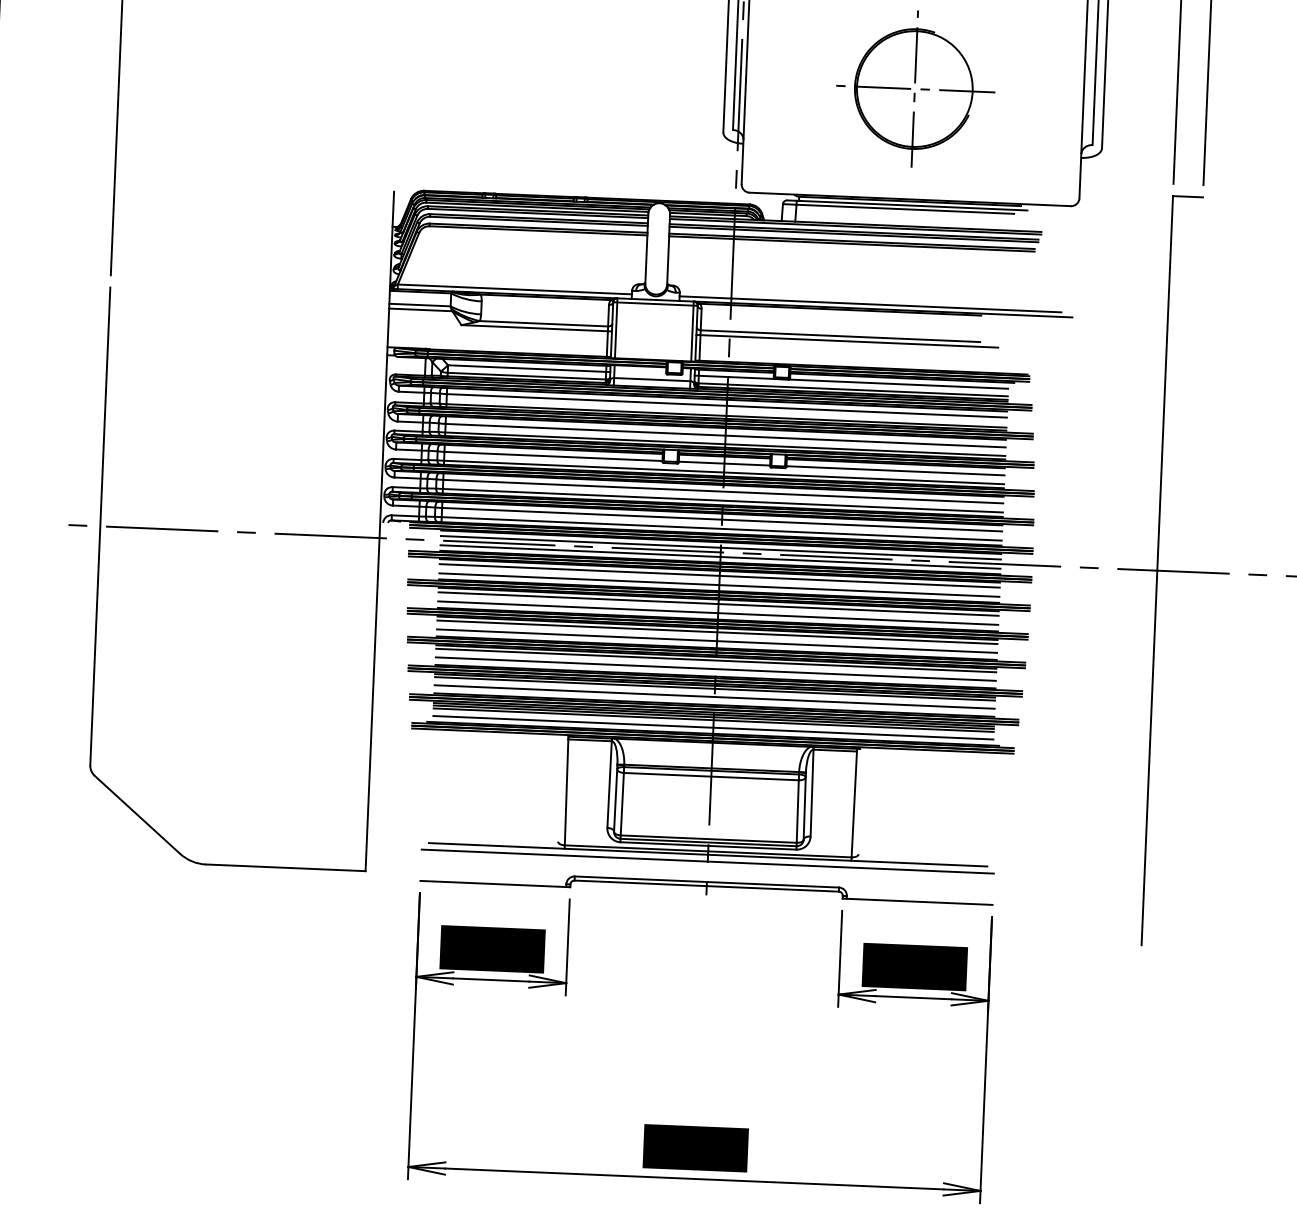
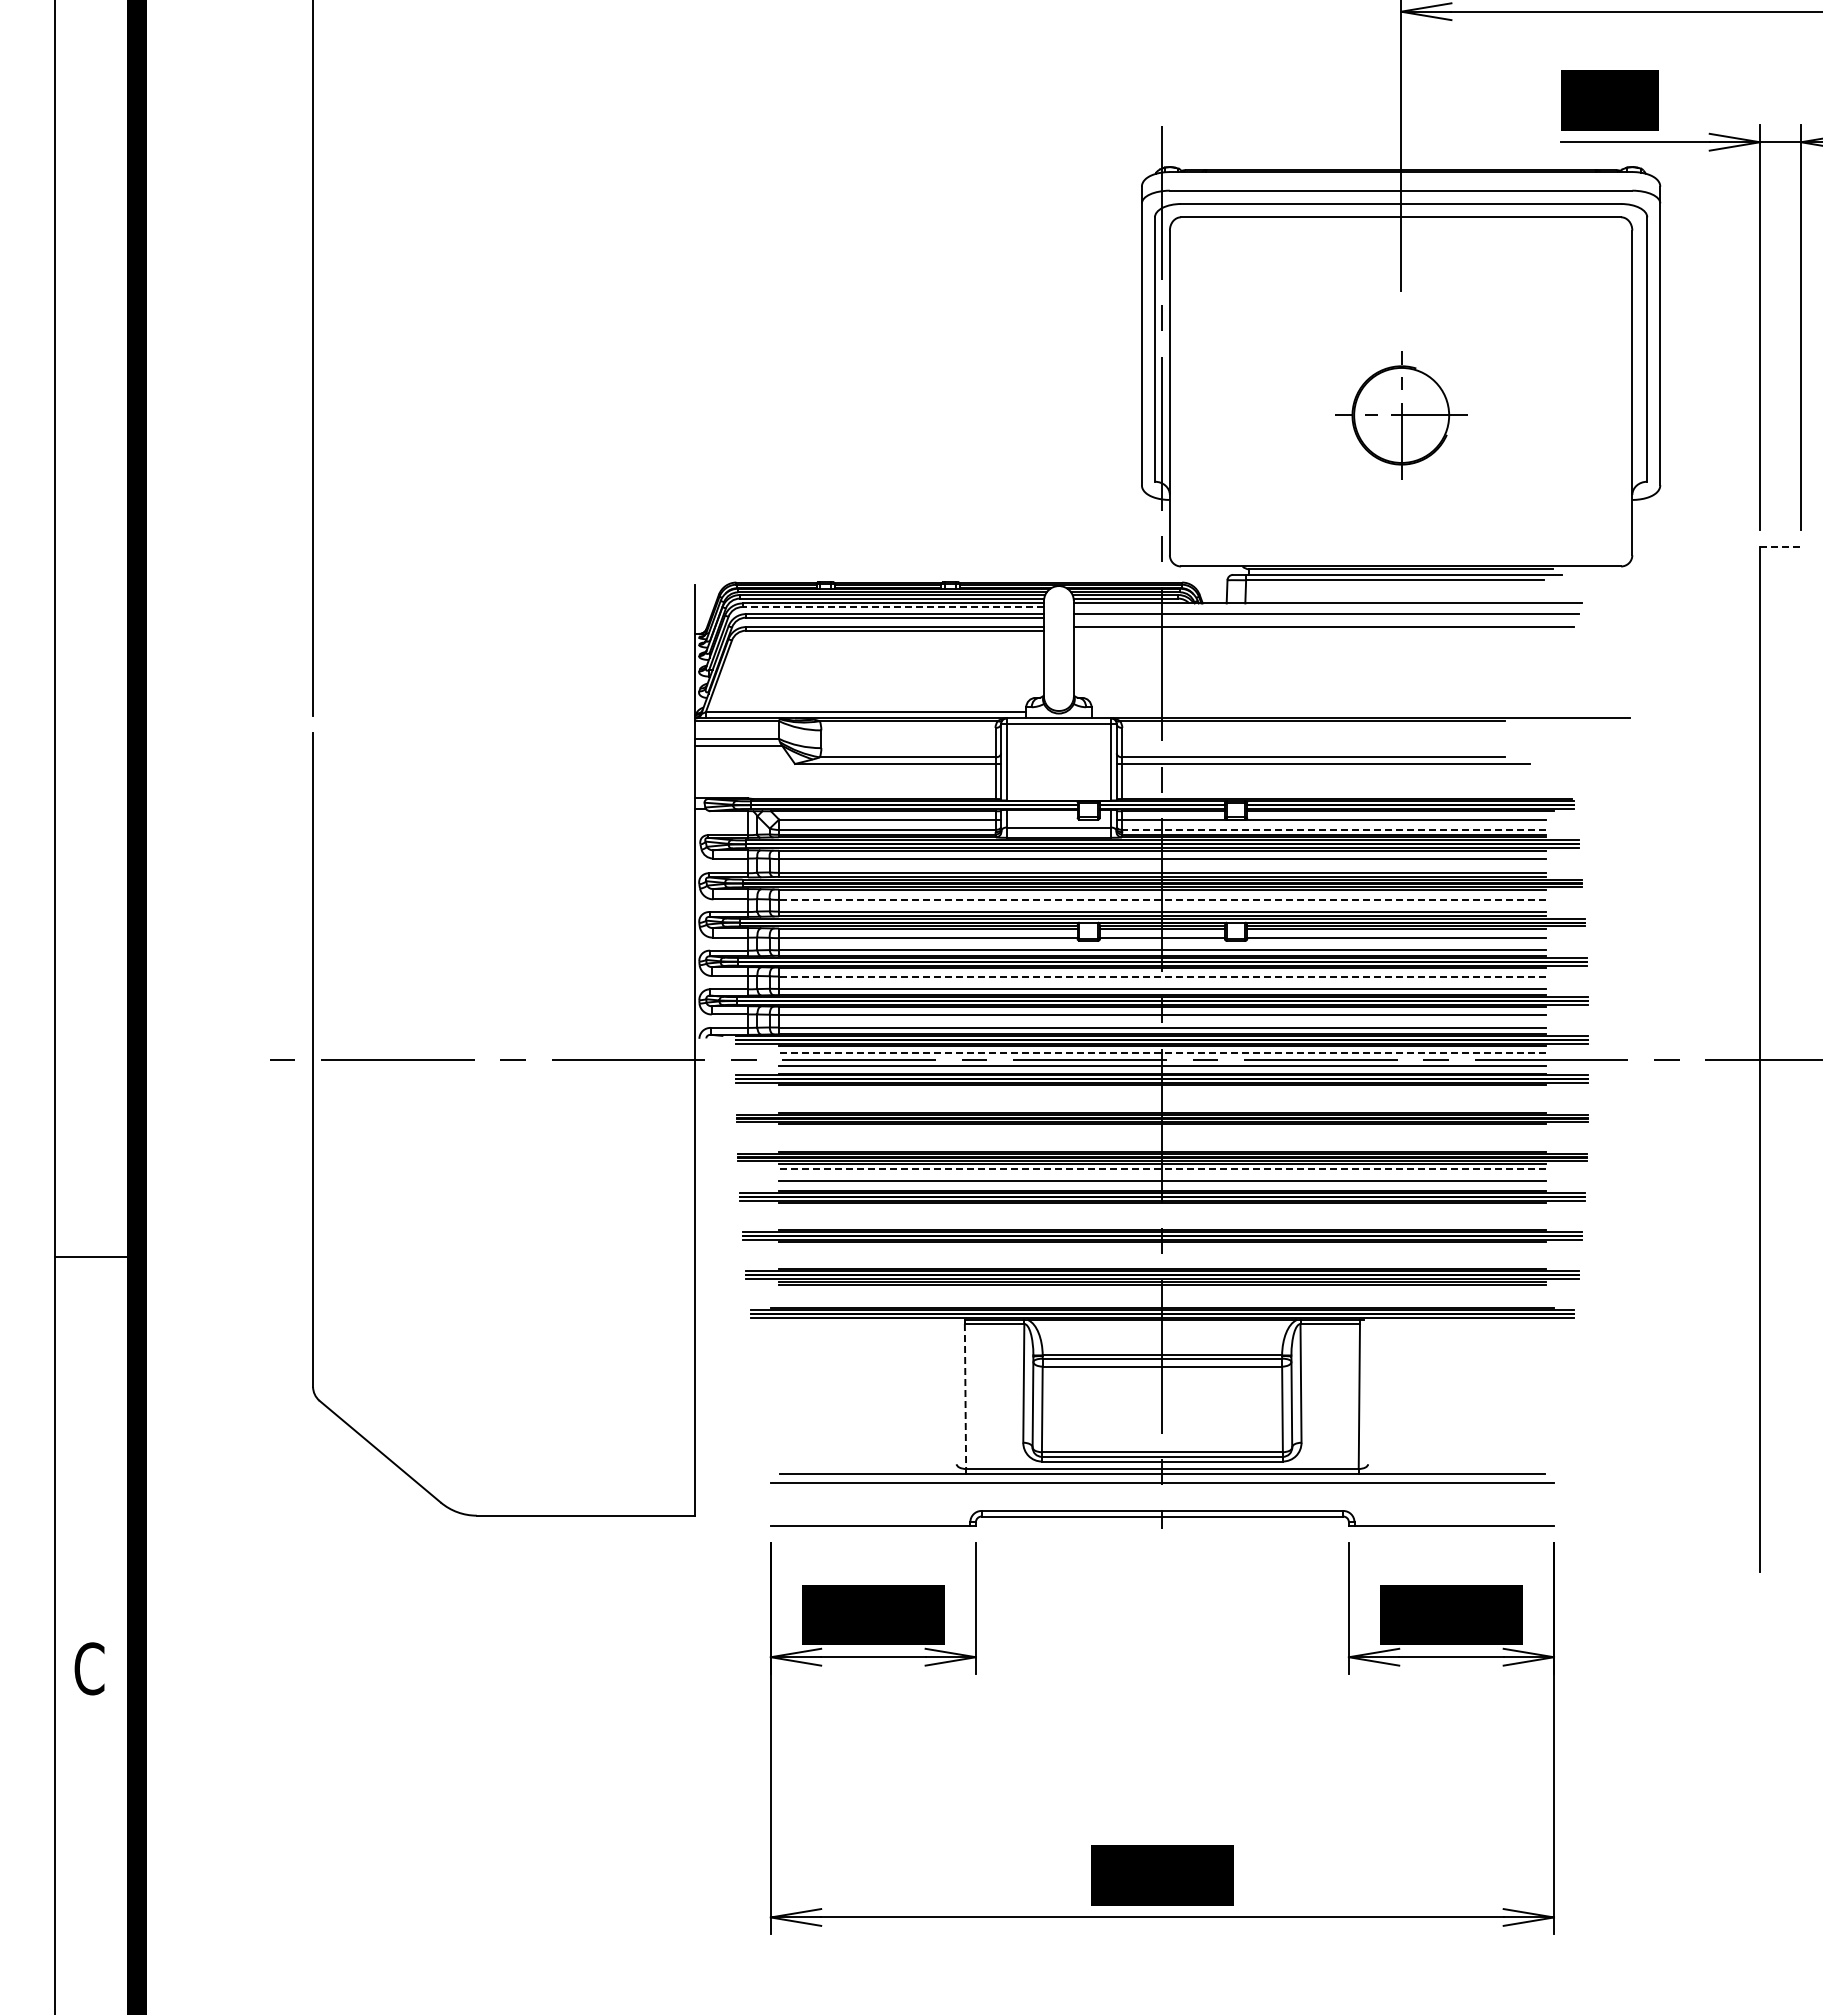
part: (915, 89) -> (1402, 415), size x0.6
line: (1187, 196) -> (1780, 546), solid -> dashed
line: (538, 213) -> (893, 607), solid -> dashed
line: (855, 227) -> (1327, 607), removed
line: (853, 234) -> (1325, 617), removed
line: (851, 243) -> (1323, 630), removed
line: (870, 304) -> (1352, 712), removed
line: (853, 389) -> (1334, 829), solid -> dashed
line: (724, 435) -> (1161, 899), solid -> dashed
line: (722, 491) -> (1161, 976), solid -> dashed
line: (720, 547) -> (1161, 1053), solid -> dashed
line: (719, 575) -> (1162, 1091), removed
line: (719, 585) -> (1162, 1104), removed
line: (718, 604) -> (1162, 1130), removed
line: (718, 612) -> (1162, 1142), removed
line: (716, 632) -> (1161, 1169), solid -> dashed
line: (716, 660) -> (1162, 1207), removed
line: (715, 668) -> (1162, 1218), removed
line: (715, 688) -> (1162, 1246), removed
line: (714, 696) -> (1162, 1257), removed
line: (713, 720) -> (1162, 1289), removed
line: (713, 727) -> (1162, 1299), removed
line: (566, 793) -> (965, 1397), solid -> dashed

